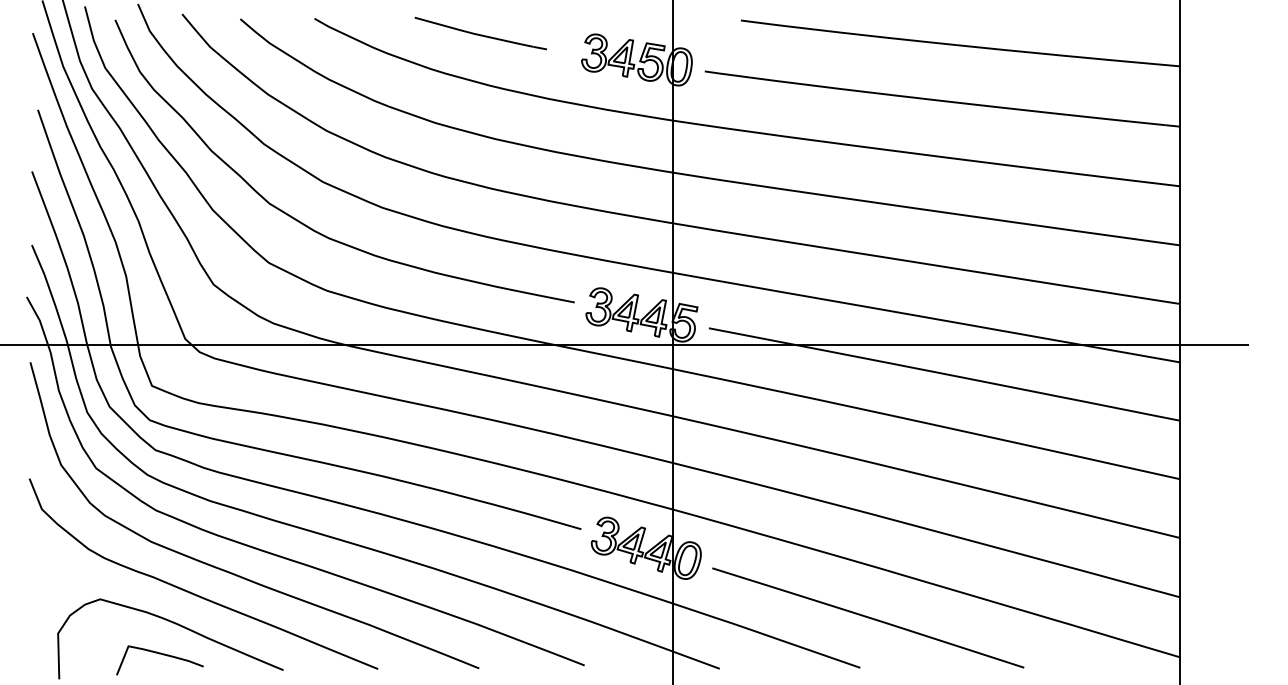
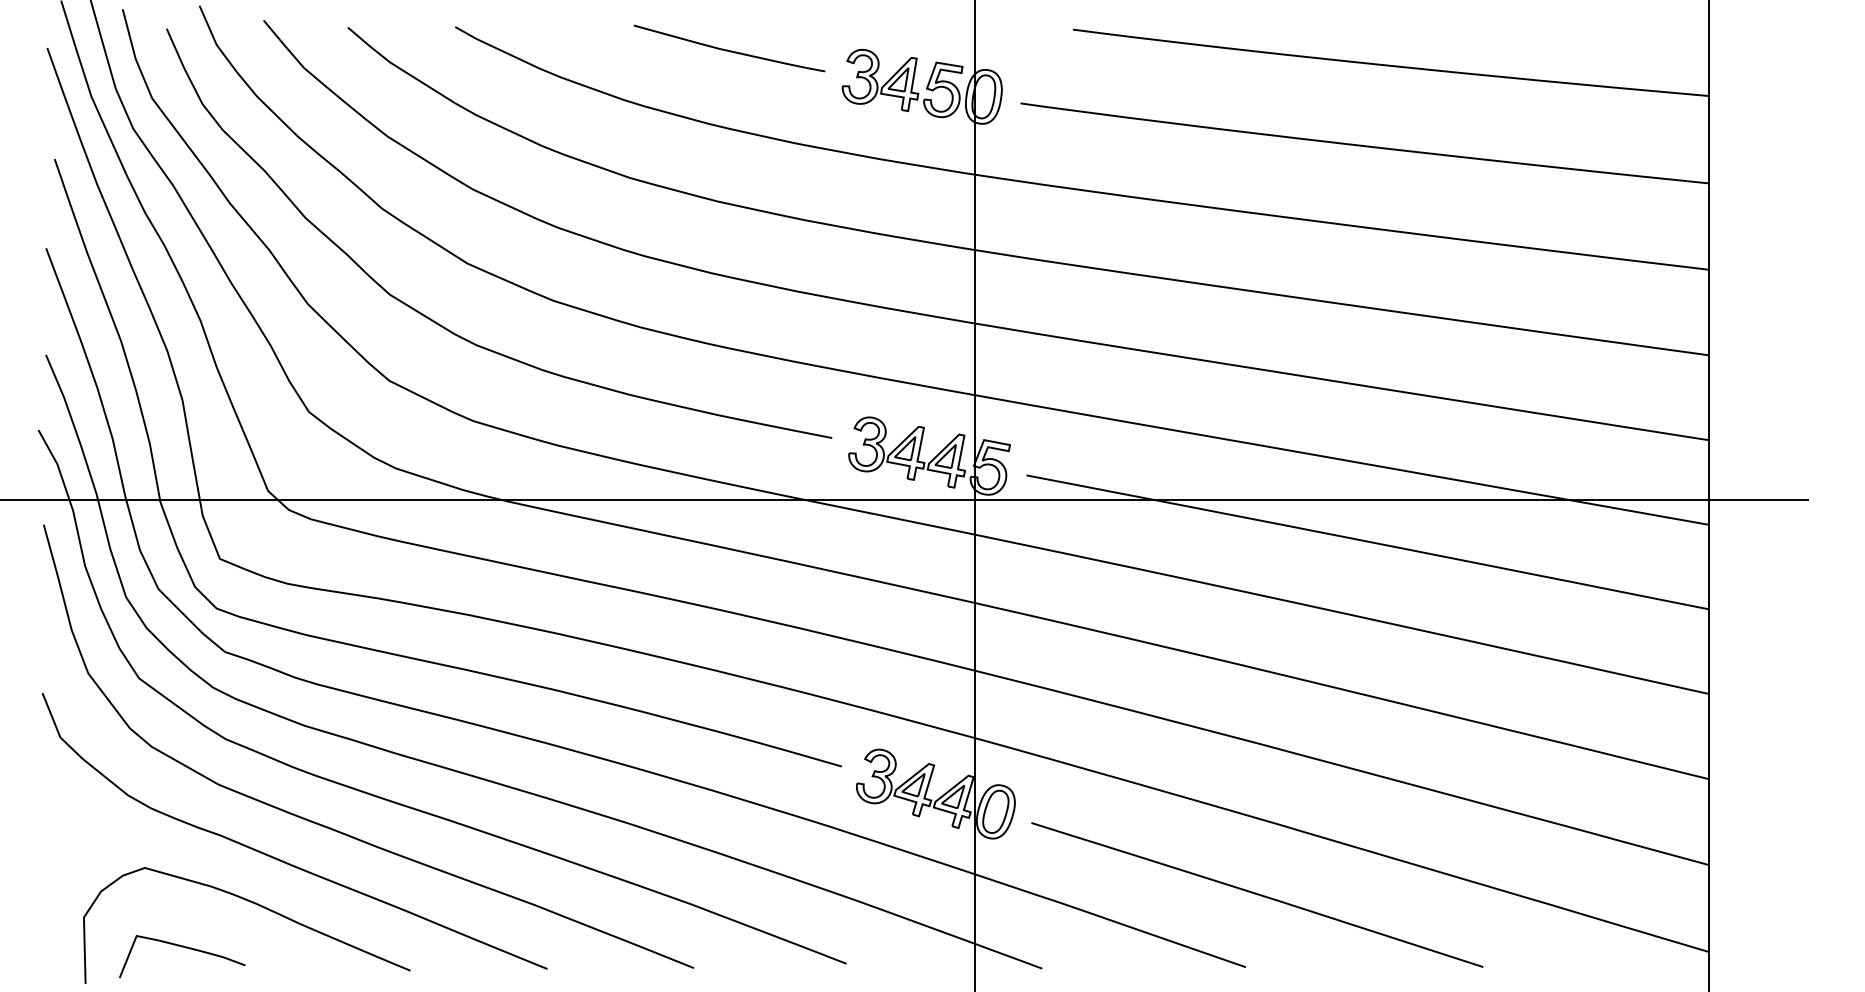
part: (480, 33) -> (728, 48), moved
curve: (159, 654) -> (181, 947), moved

